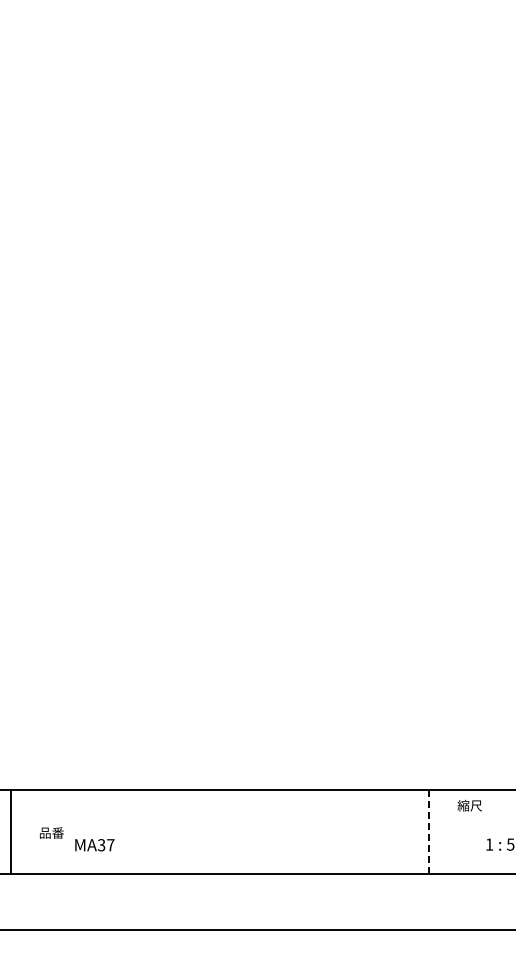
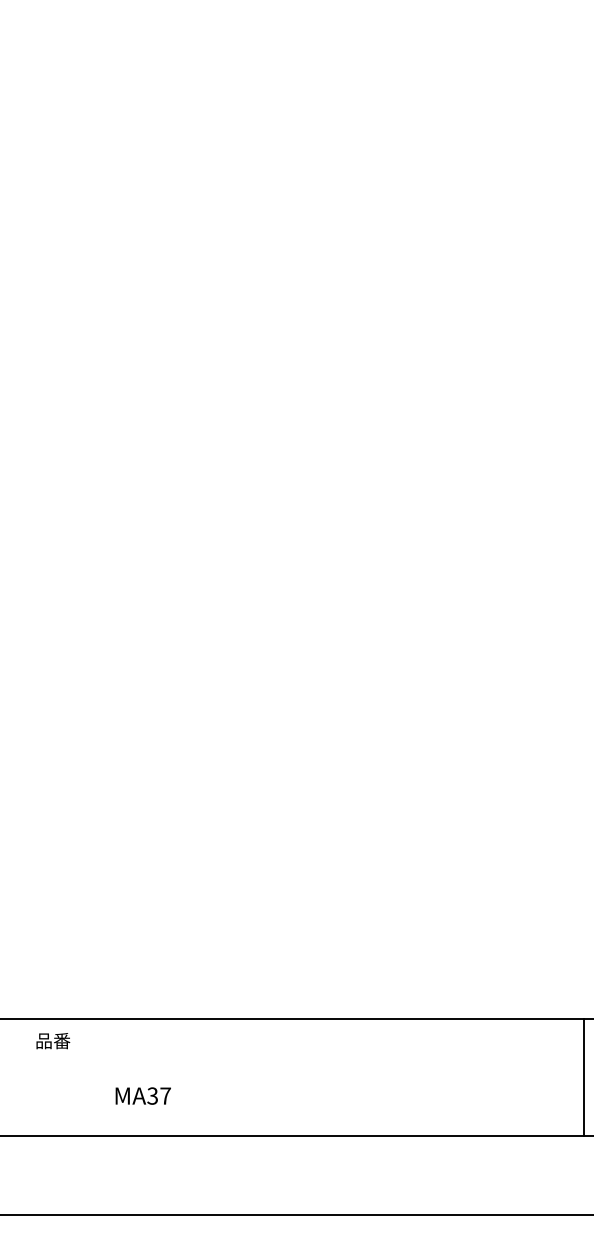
text: (51, 832) -> (52, 1040), moved
line: (429, 832) -> (584, 1078), dashed -> solid
text: (94, 845) -> (142, 1096), moved

